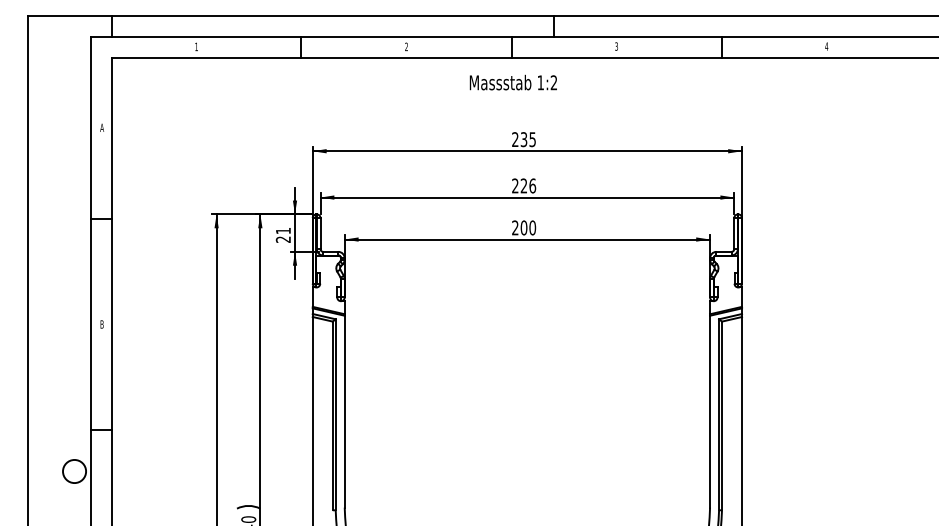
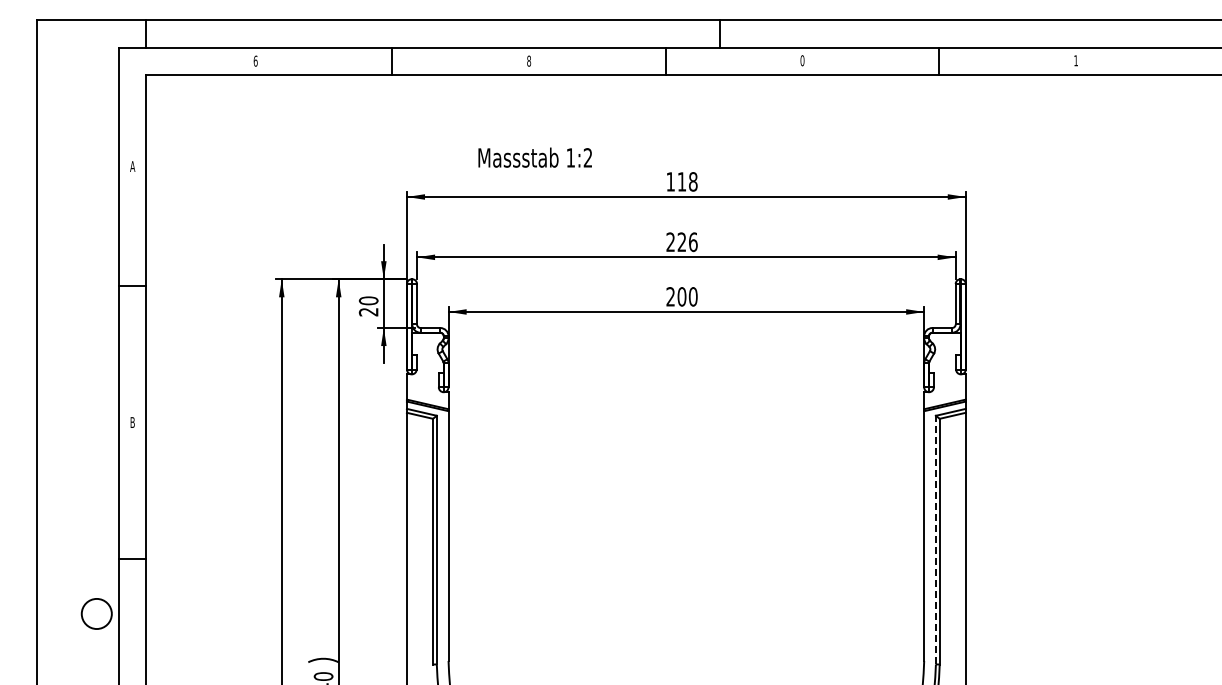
text: (196, 46) -> (255, 60), 1 -> 6
text: (406, 46) -> (529, 60), 2 -> 8
text: (616, 46) -> (802, 60), 3 -> 0
text: (827, 46) -> (1076, 60), 4 -> 1
text: (512, 82) -> (534, 157), moved
text: (523, 139) -> (681, 181), 235 -> 118
text: (283, 230) -> (368, 300), 21 -> 20
line: (718, 414) -> (935, 539), solid -> dashed

